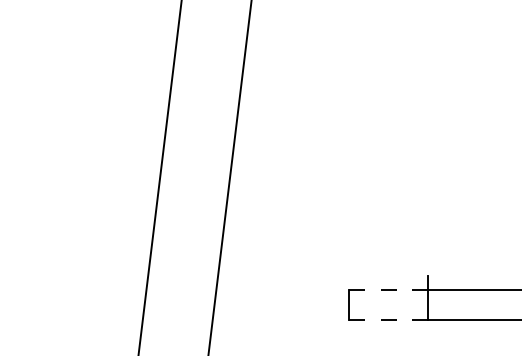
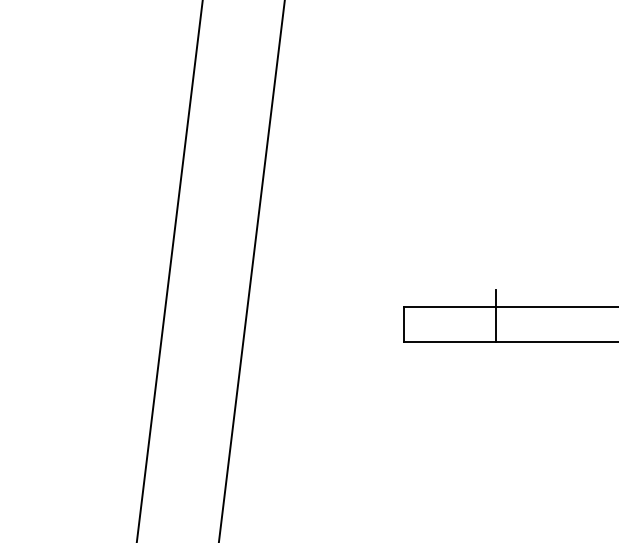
line: (389, 289) -> (450, 306), dashed -> solid
line: (389, 320) -> (450, 342), dashed -> solid

